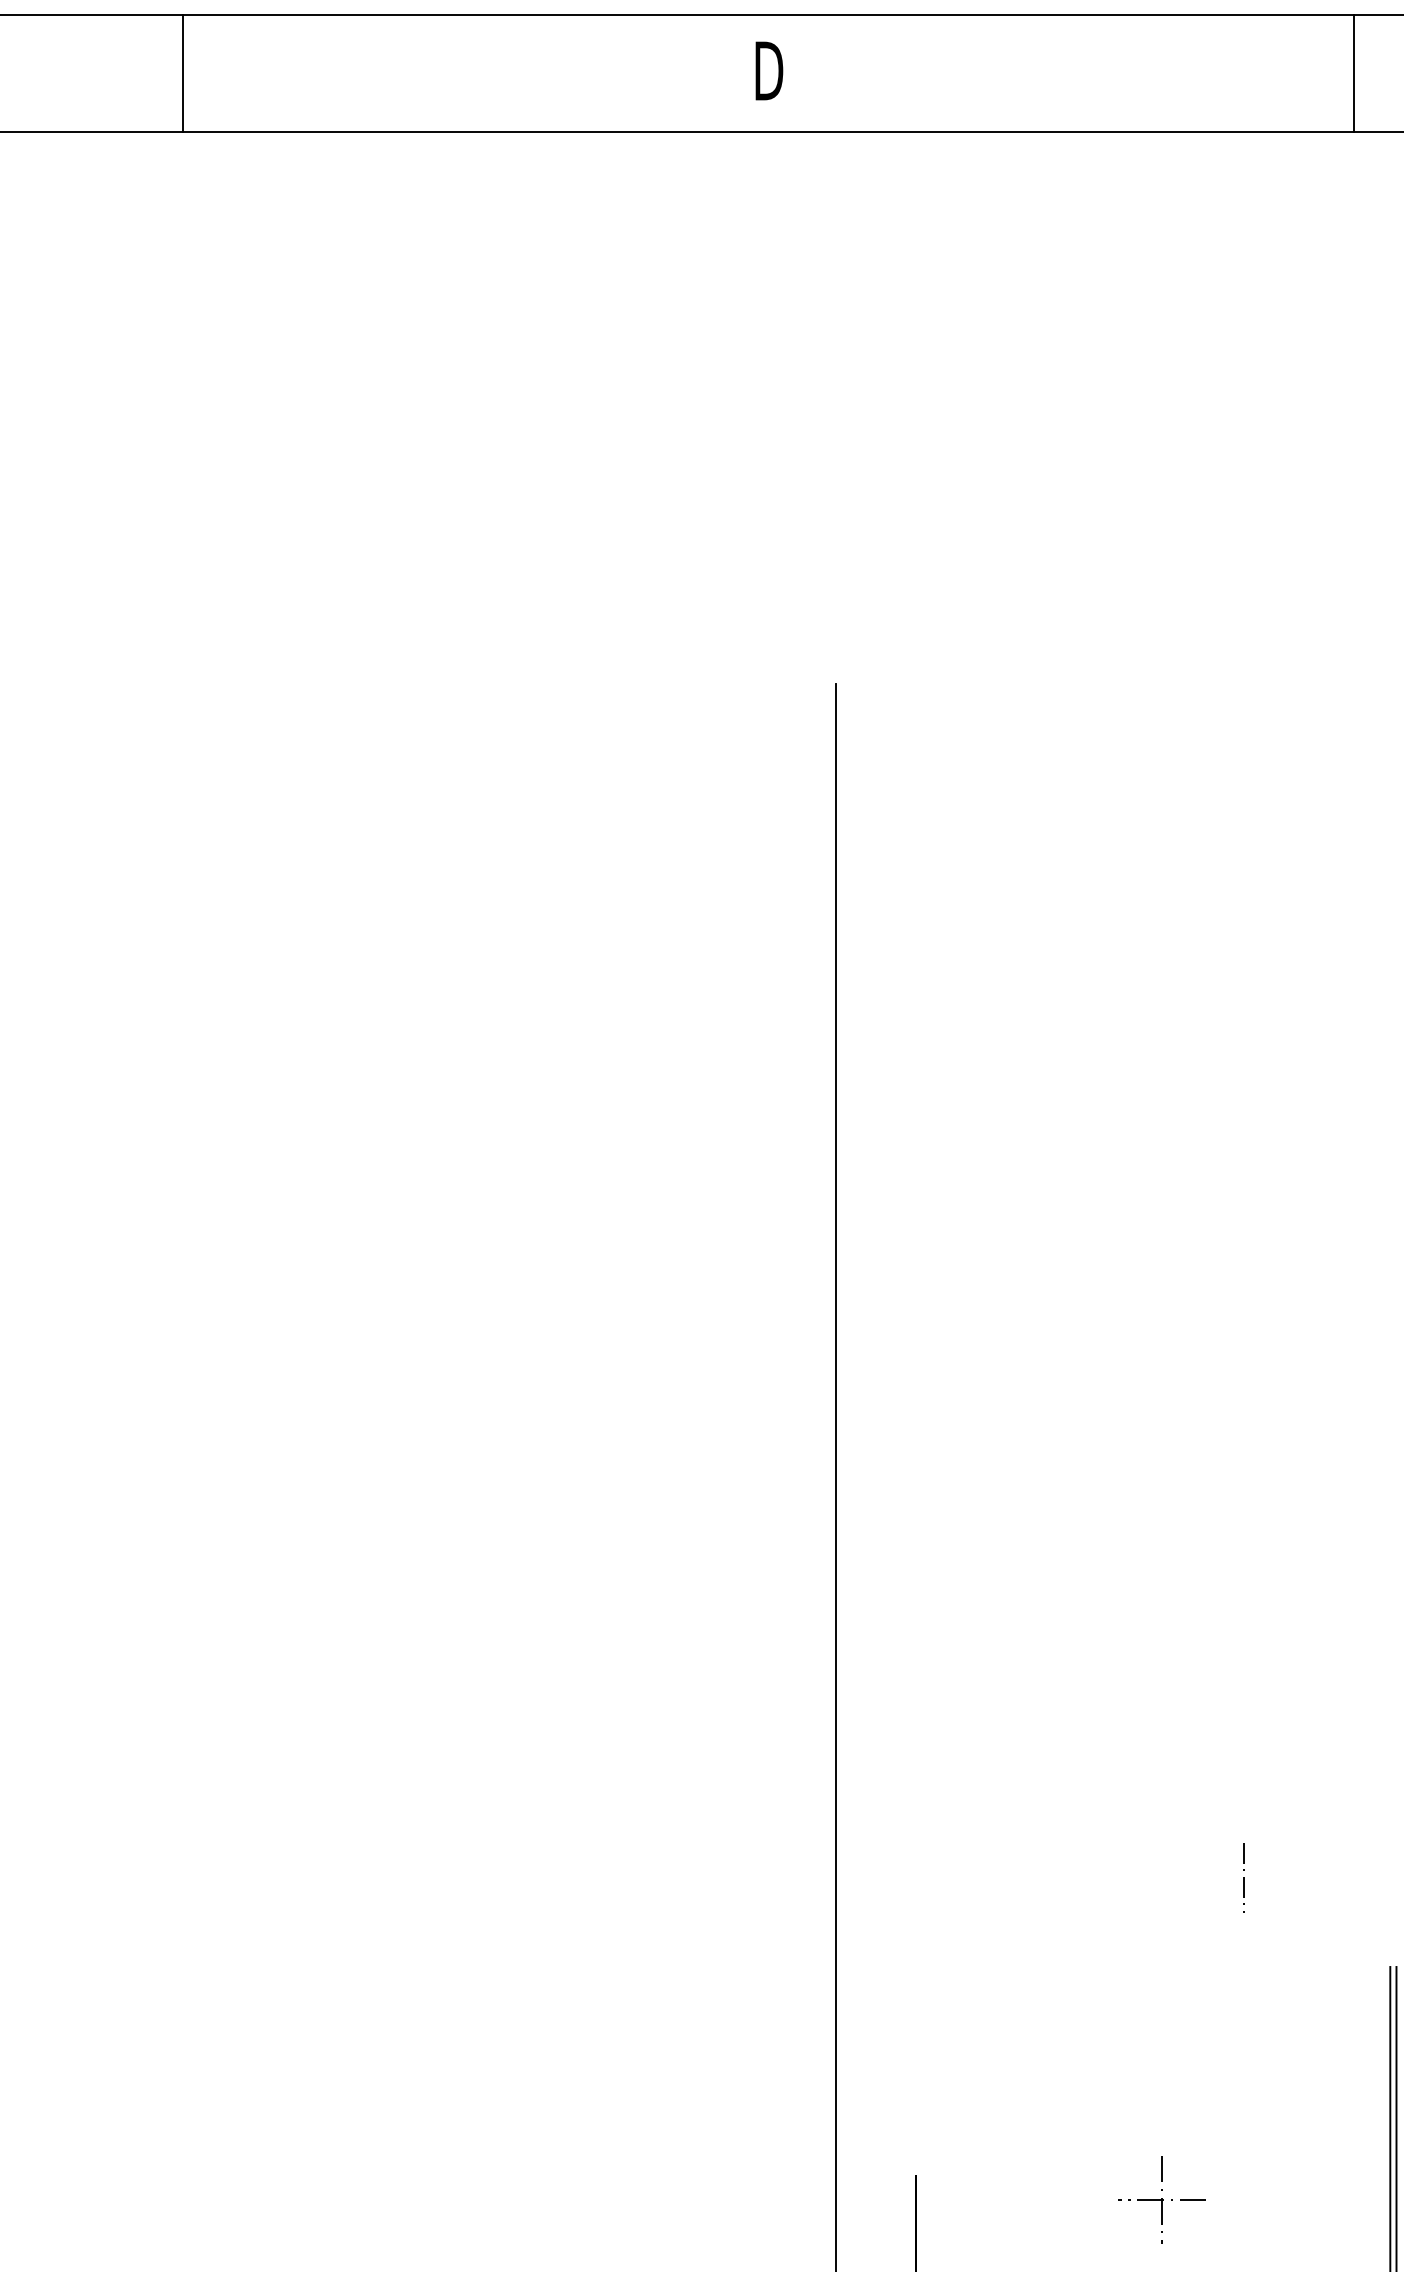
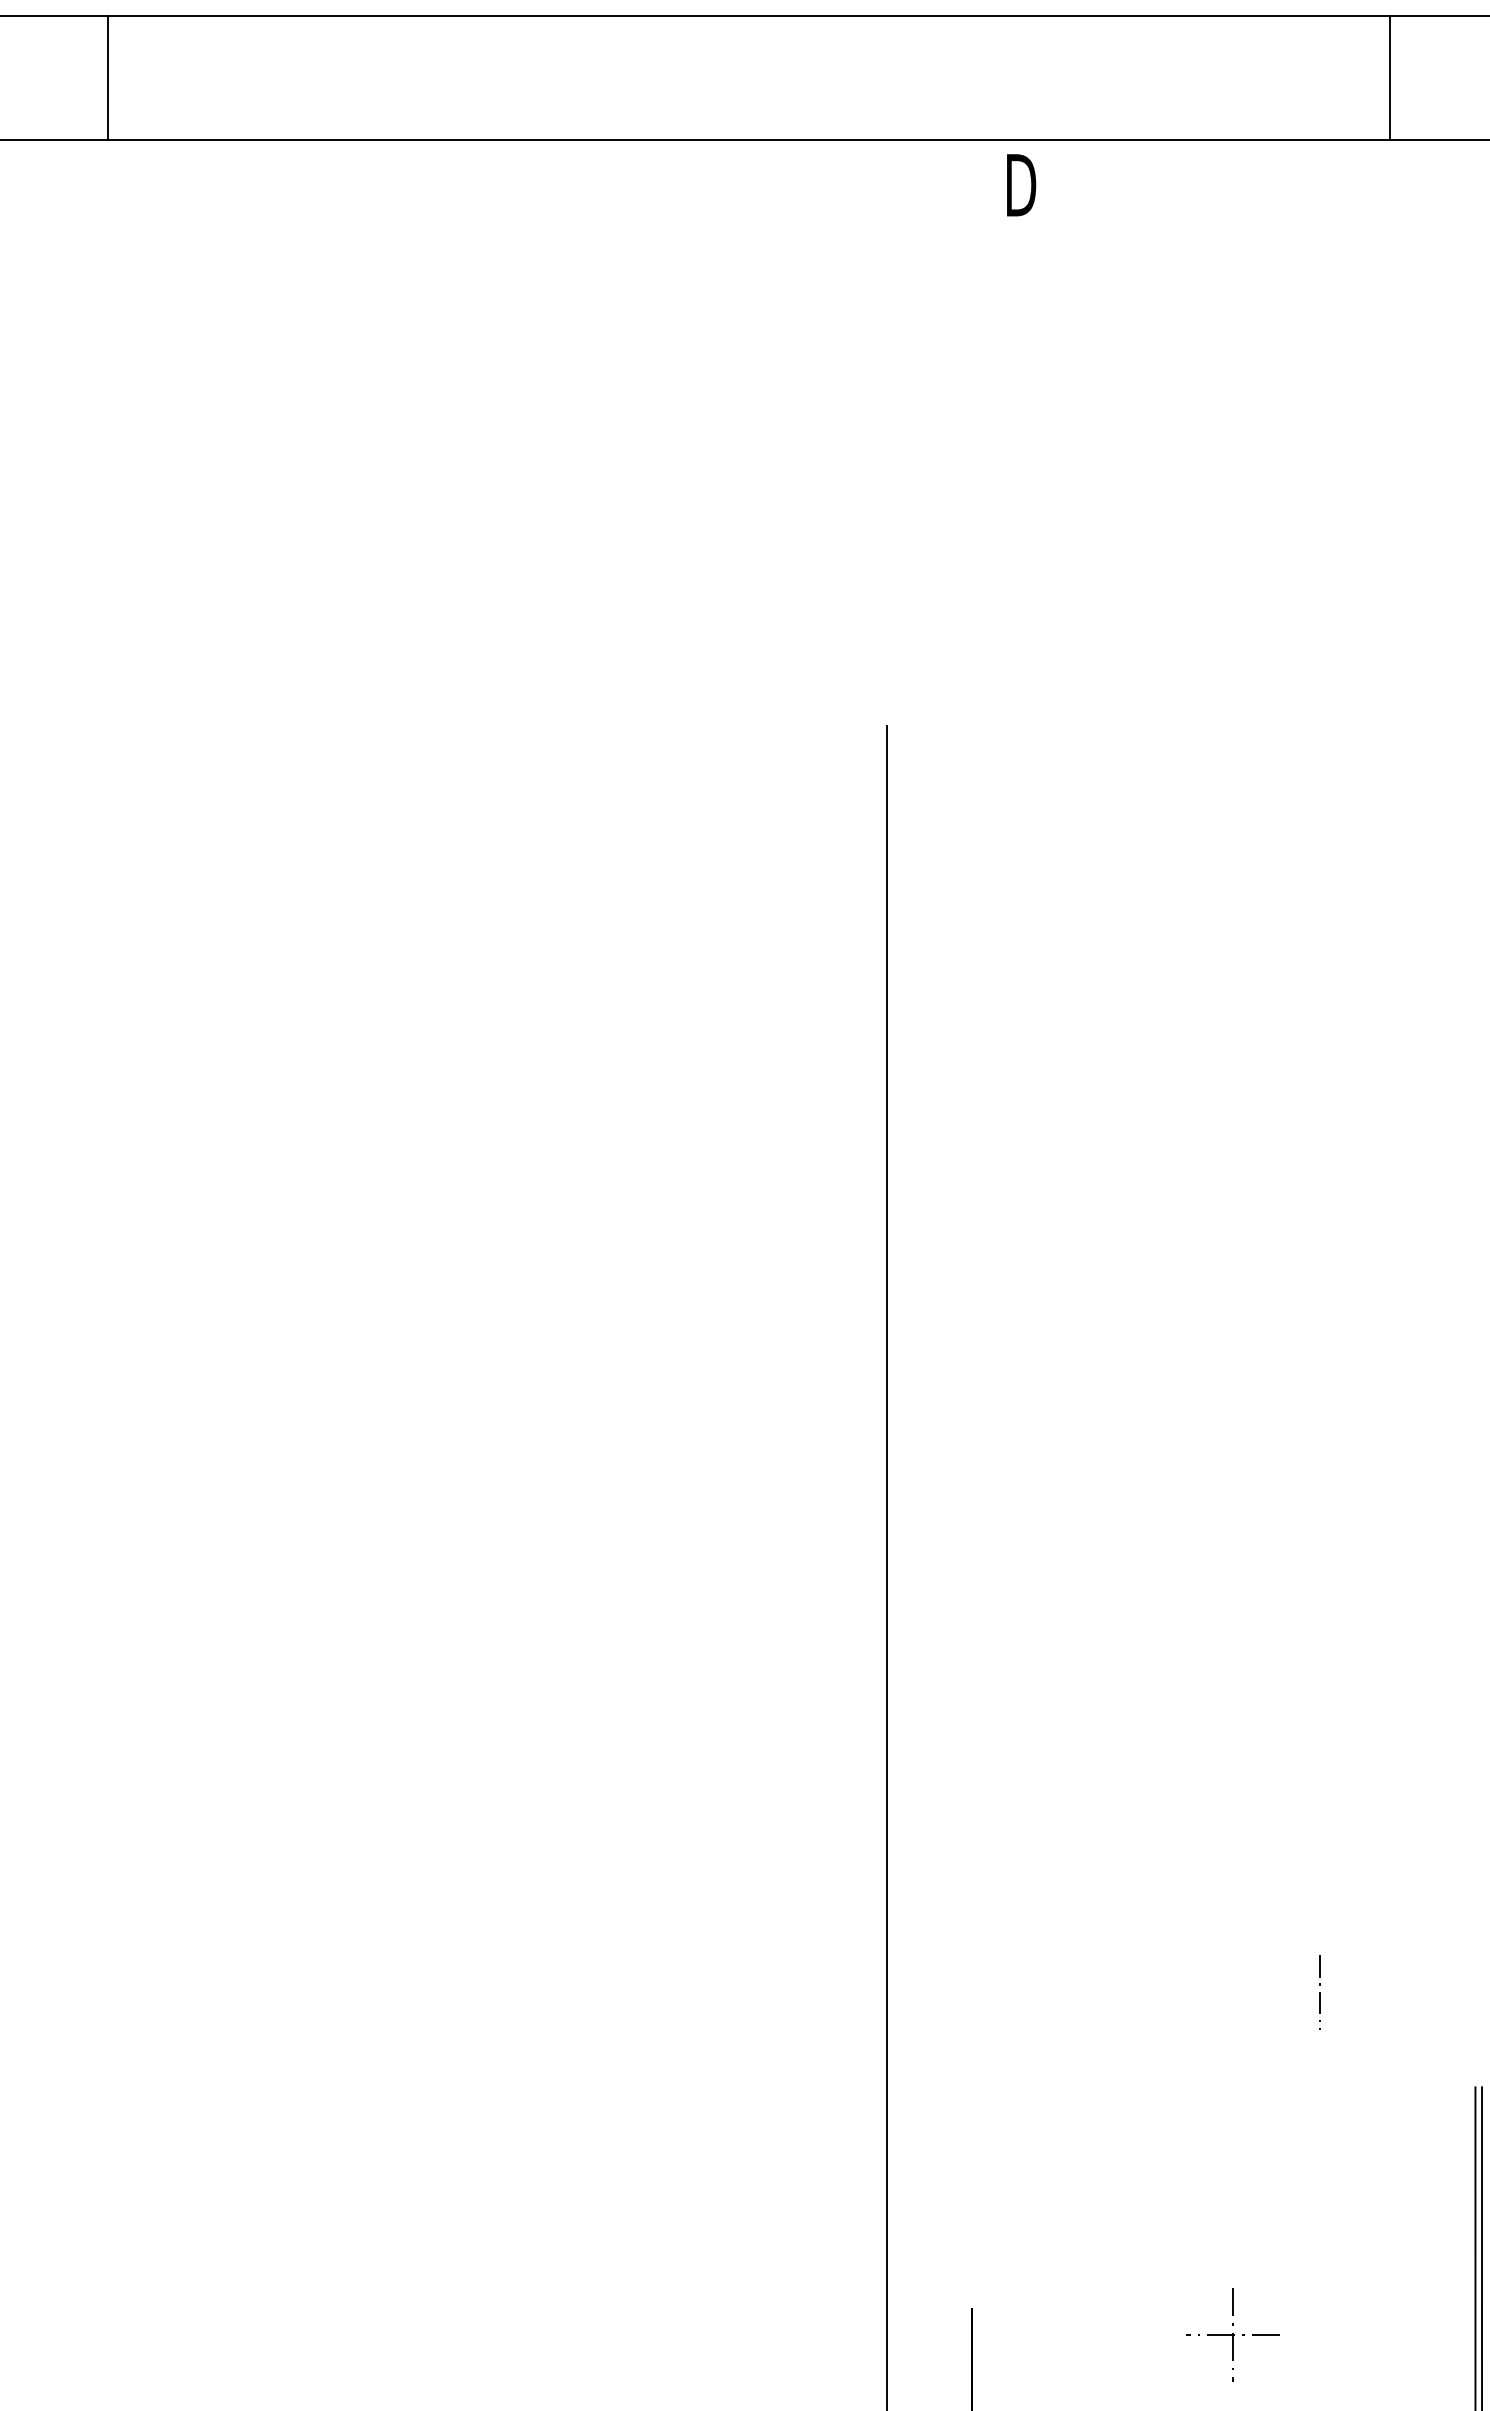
text: (769, 71) -> (1021, 185), moved
line: (182, 73) -> (107, 77), moved
line: (1354, 73) -> (1390, 77), moved

